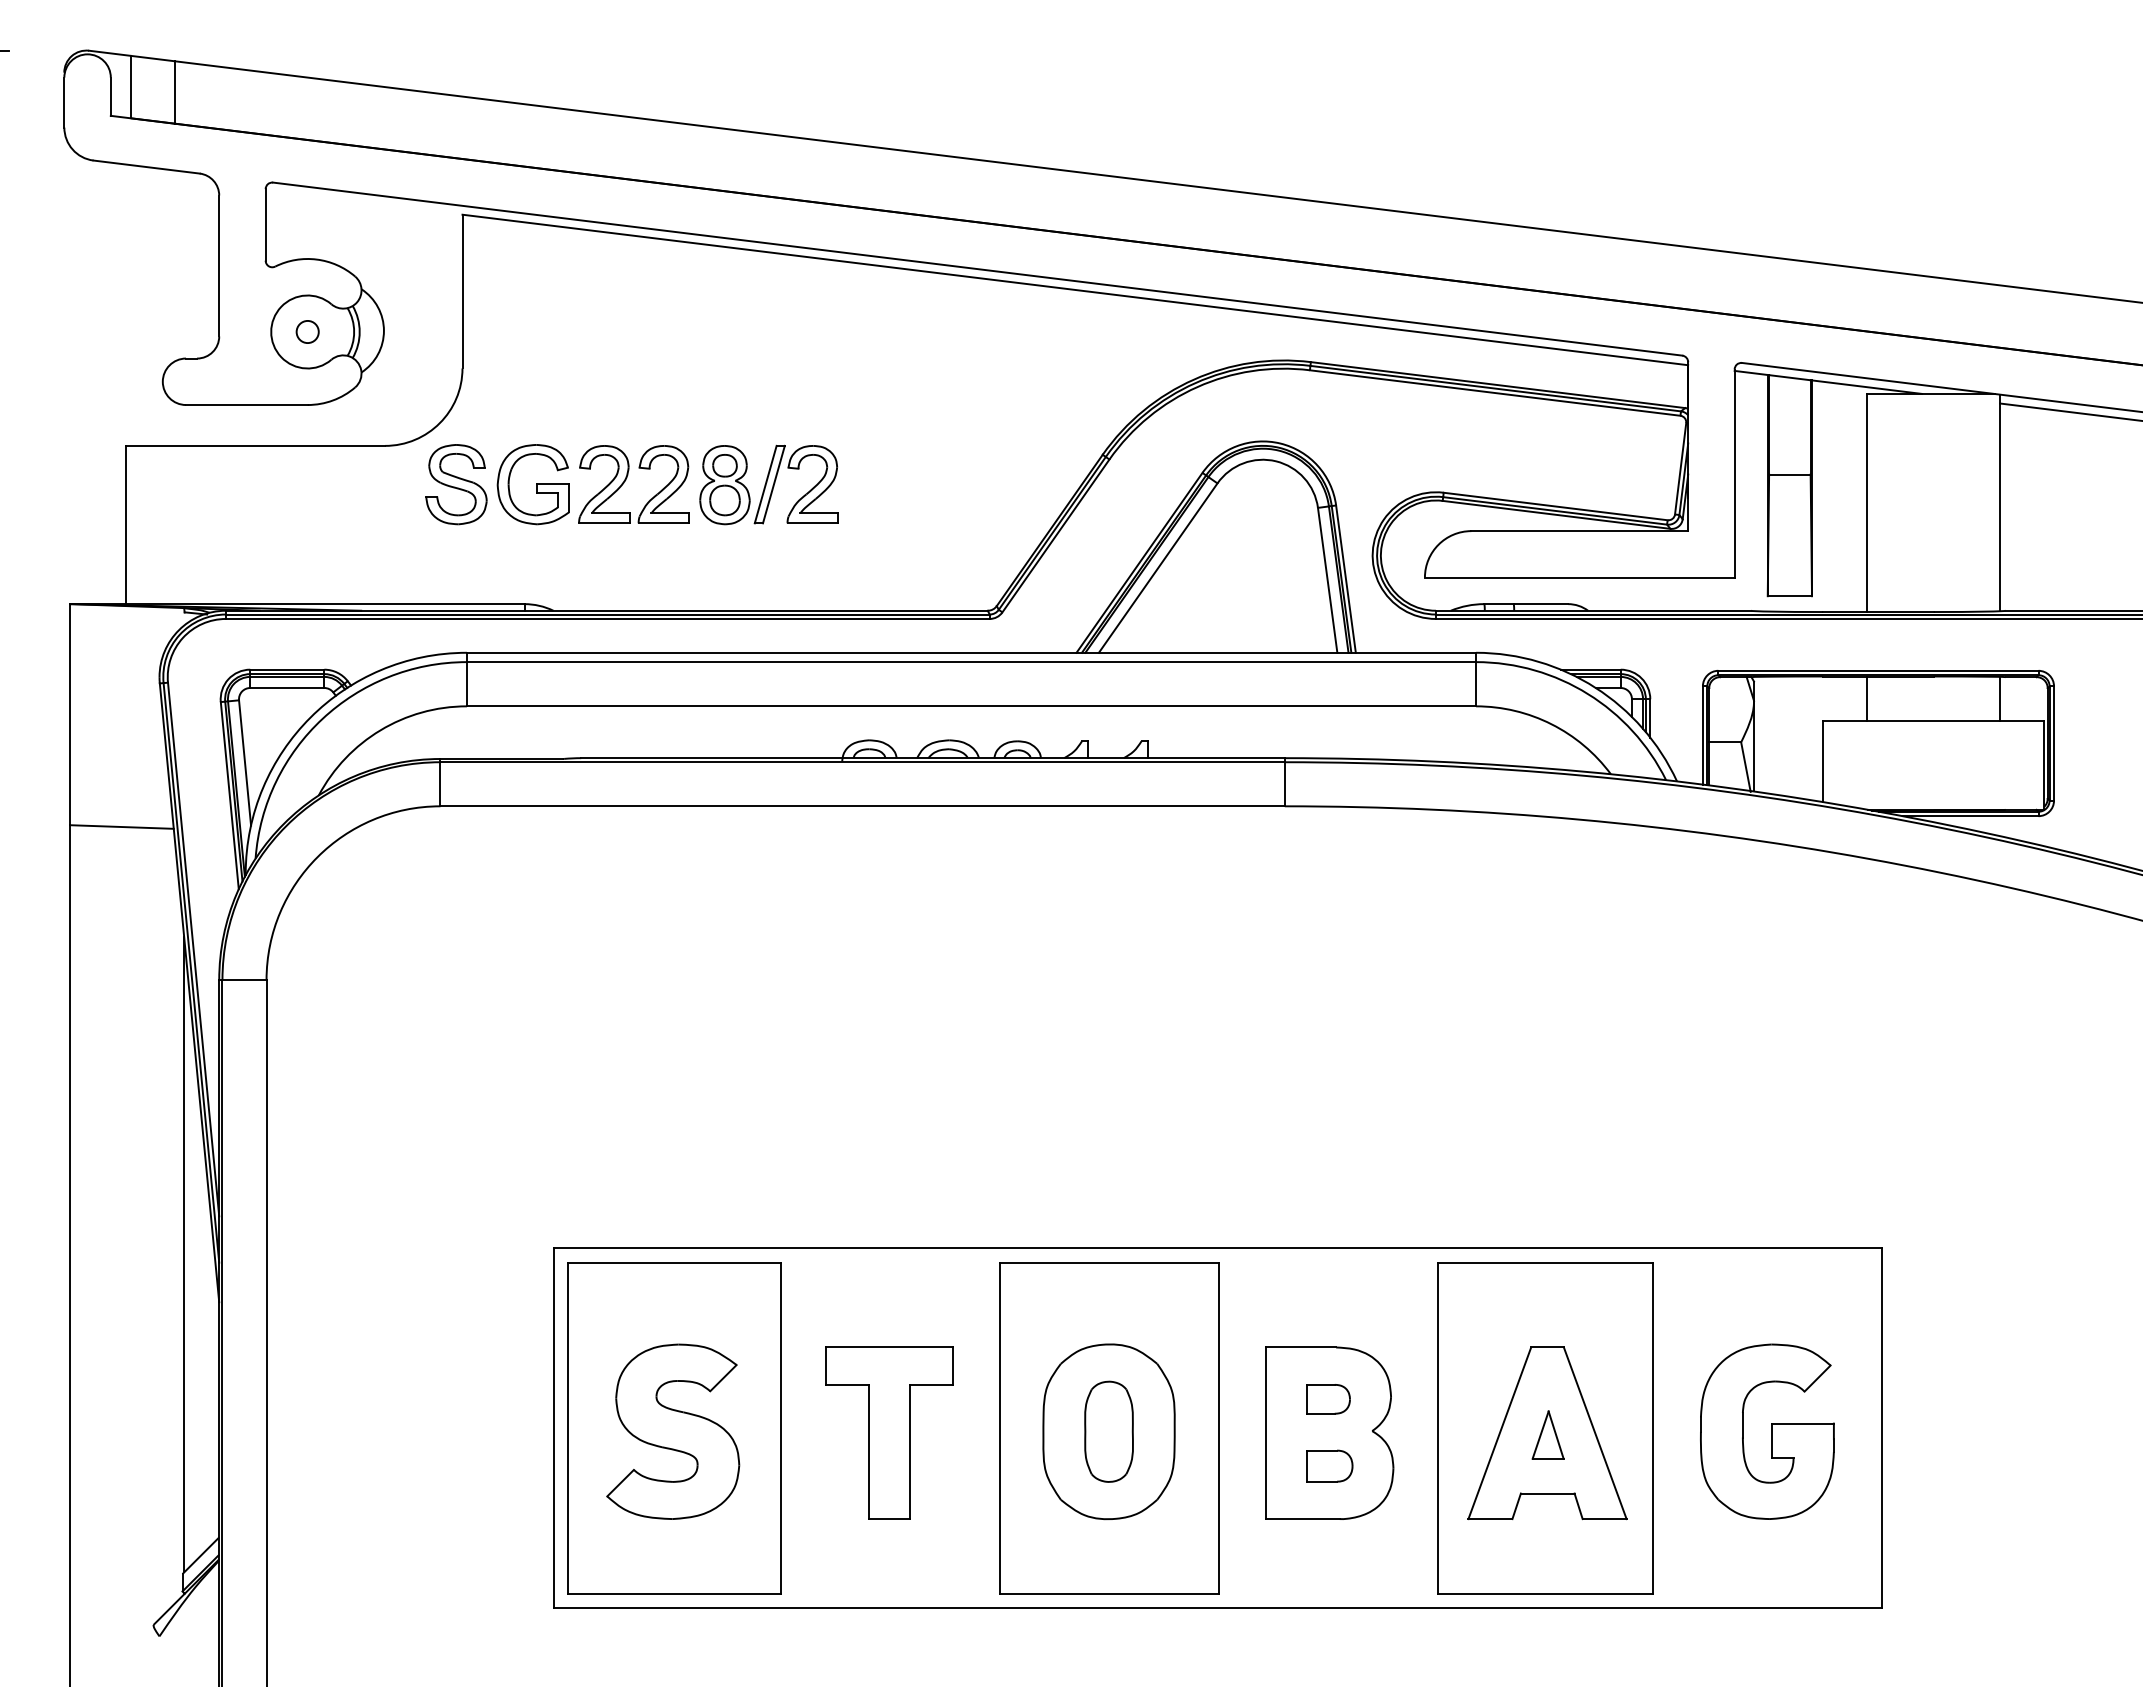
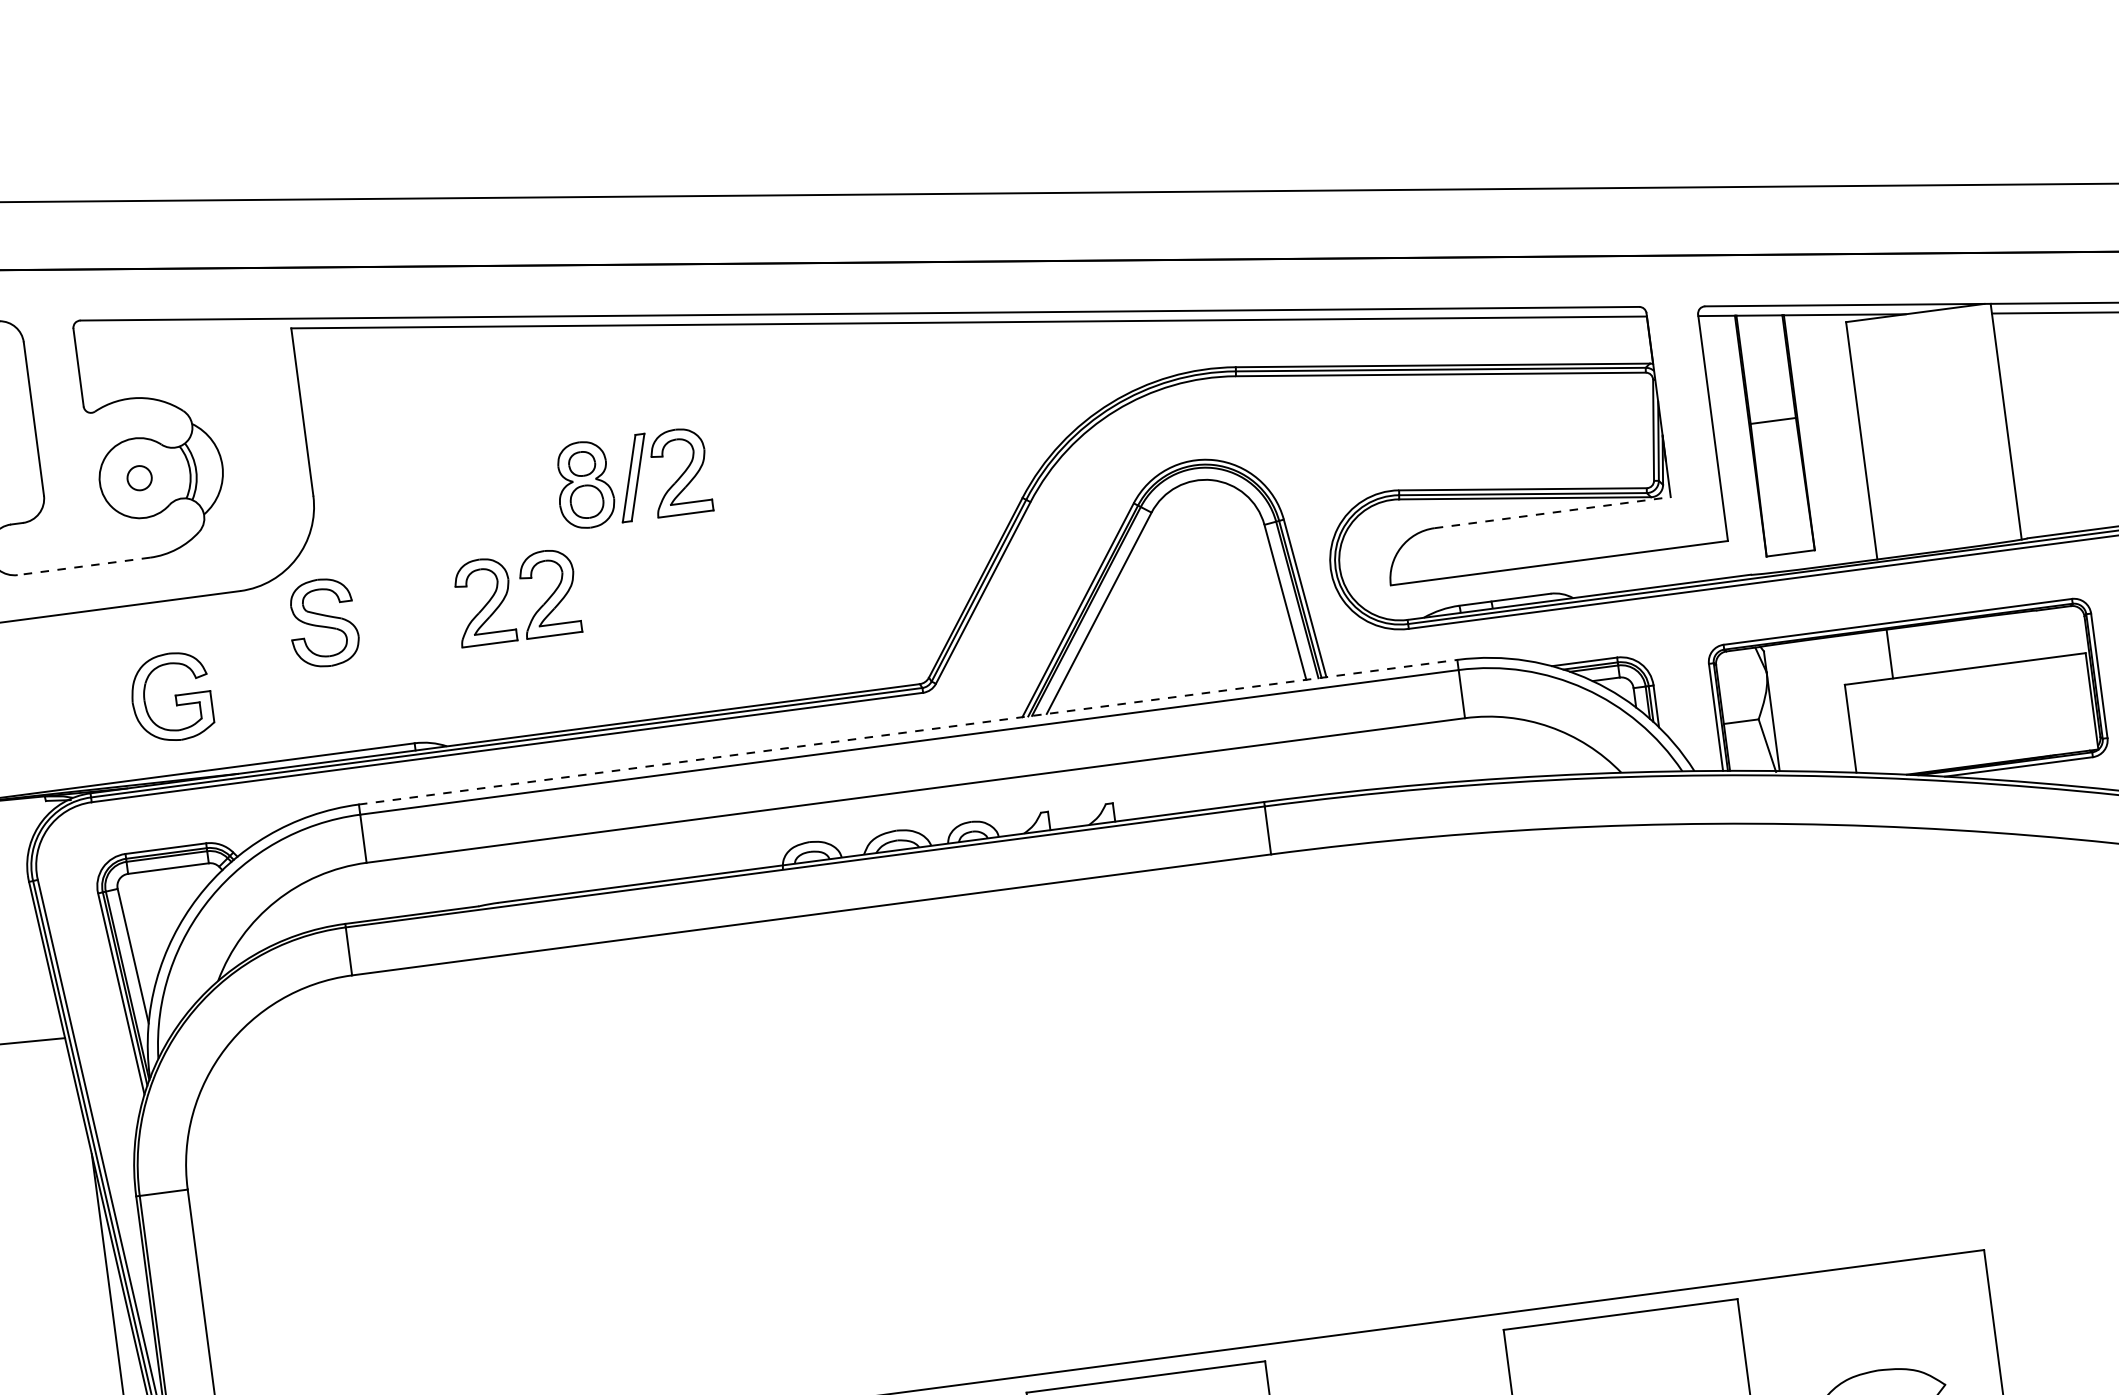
line: (246, 405) -> (83, 566), solid -> dashed
part: (532, 484) -> (170, 697), moved
part: (768, 484) -> (632, 478), moved
line: (1580, 531) -> (1553, 512), solid -> dashed
line: (971, 652) -> (908, 731), solid -> dashed
line: (2000, 698) -> (2034, 634), removed

